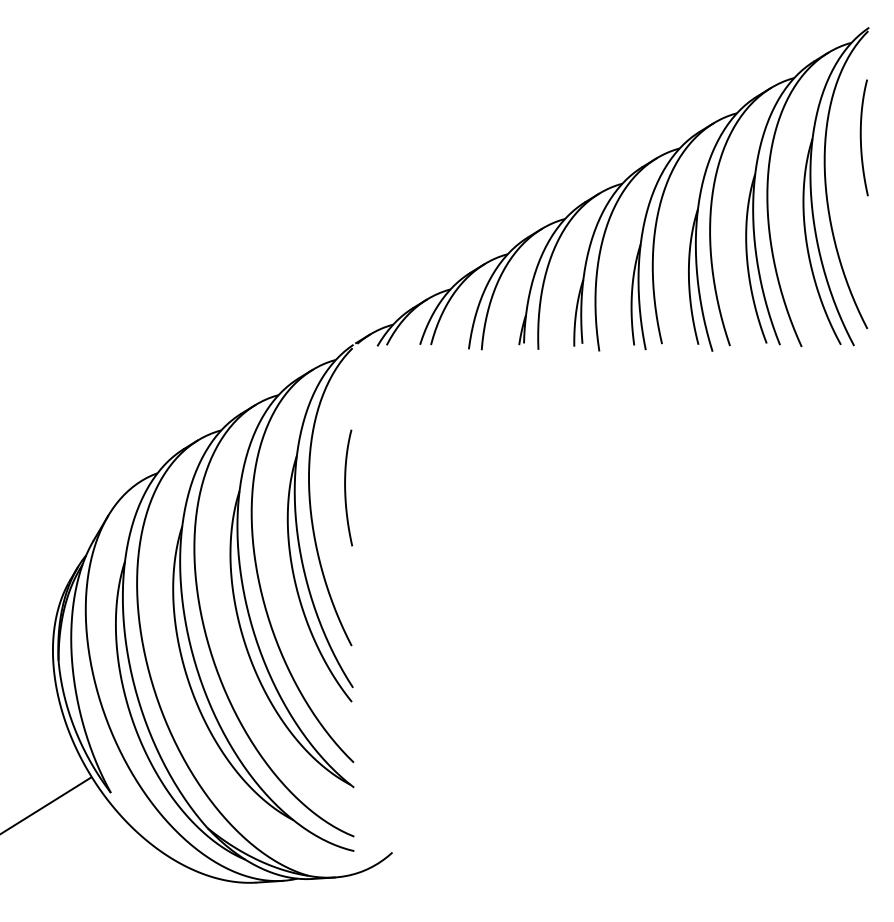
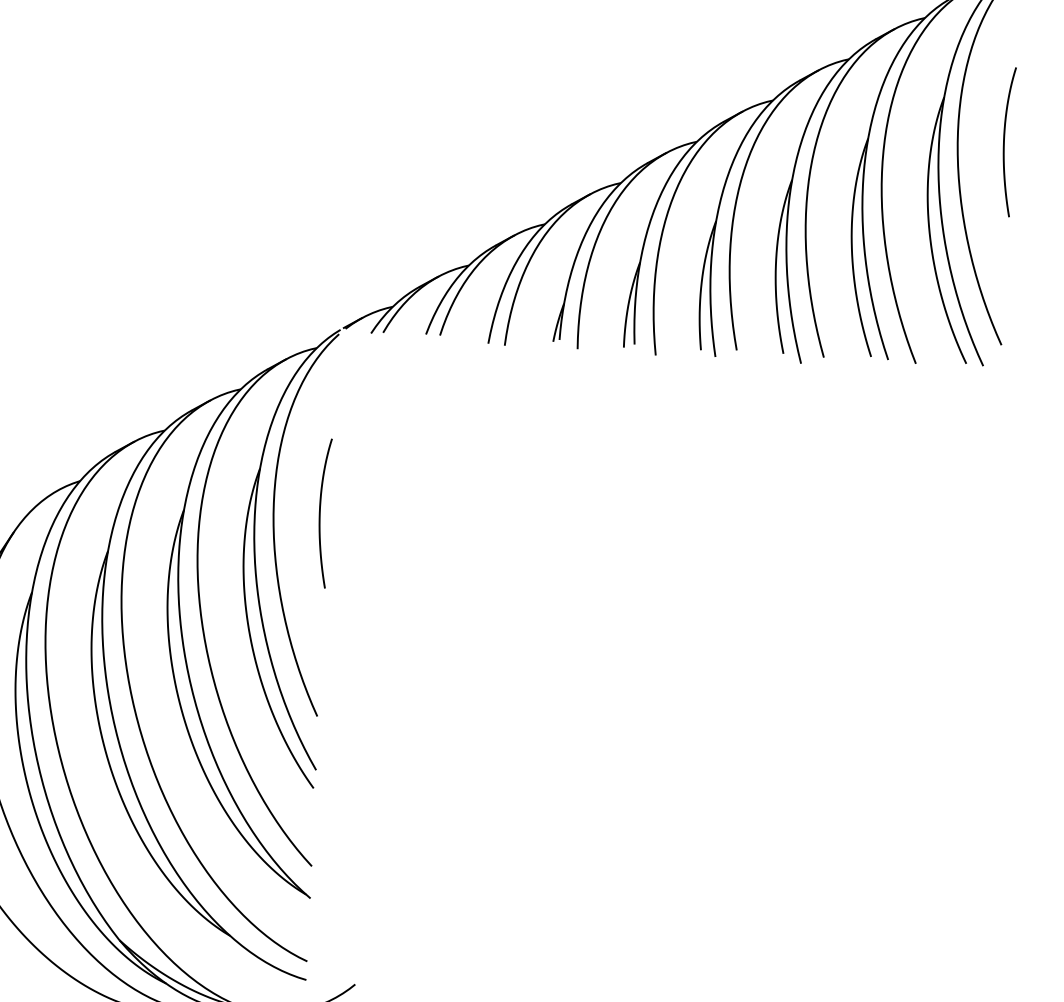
curve: (861, 137) -> (1004, 141), moved

